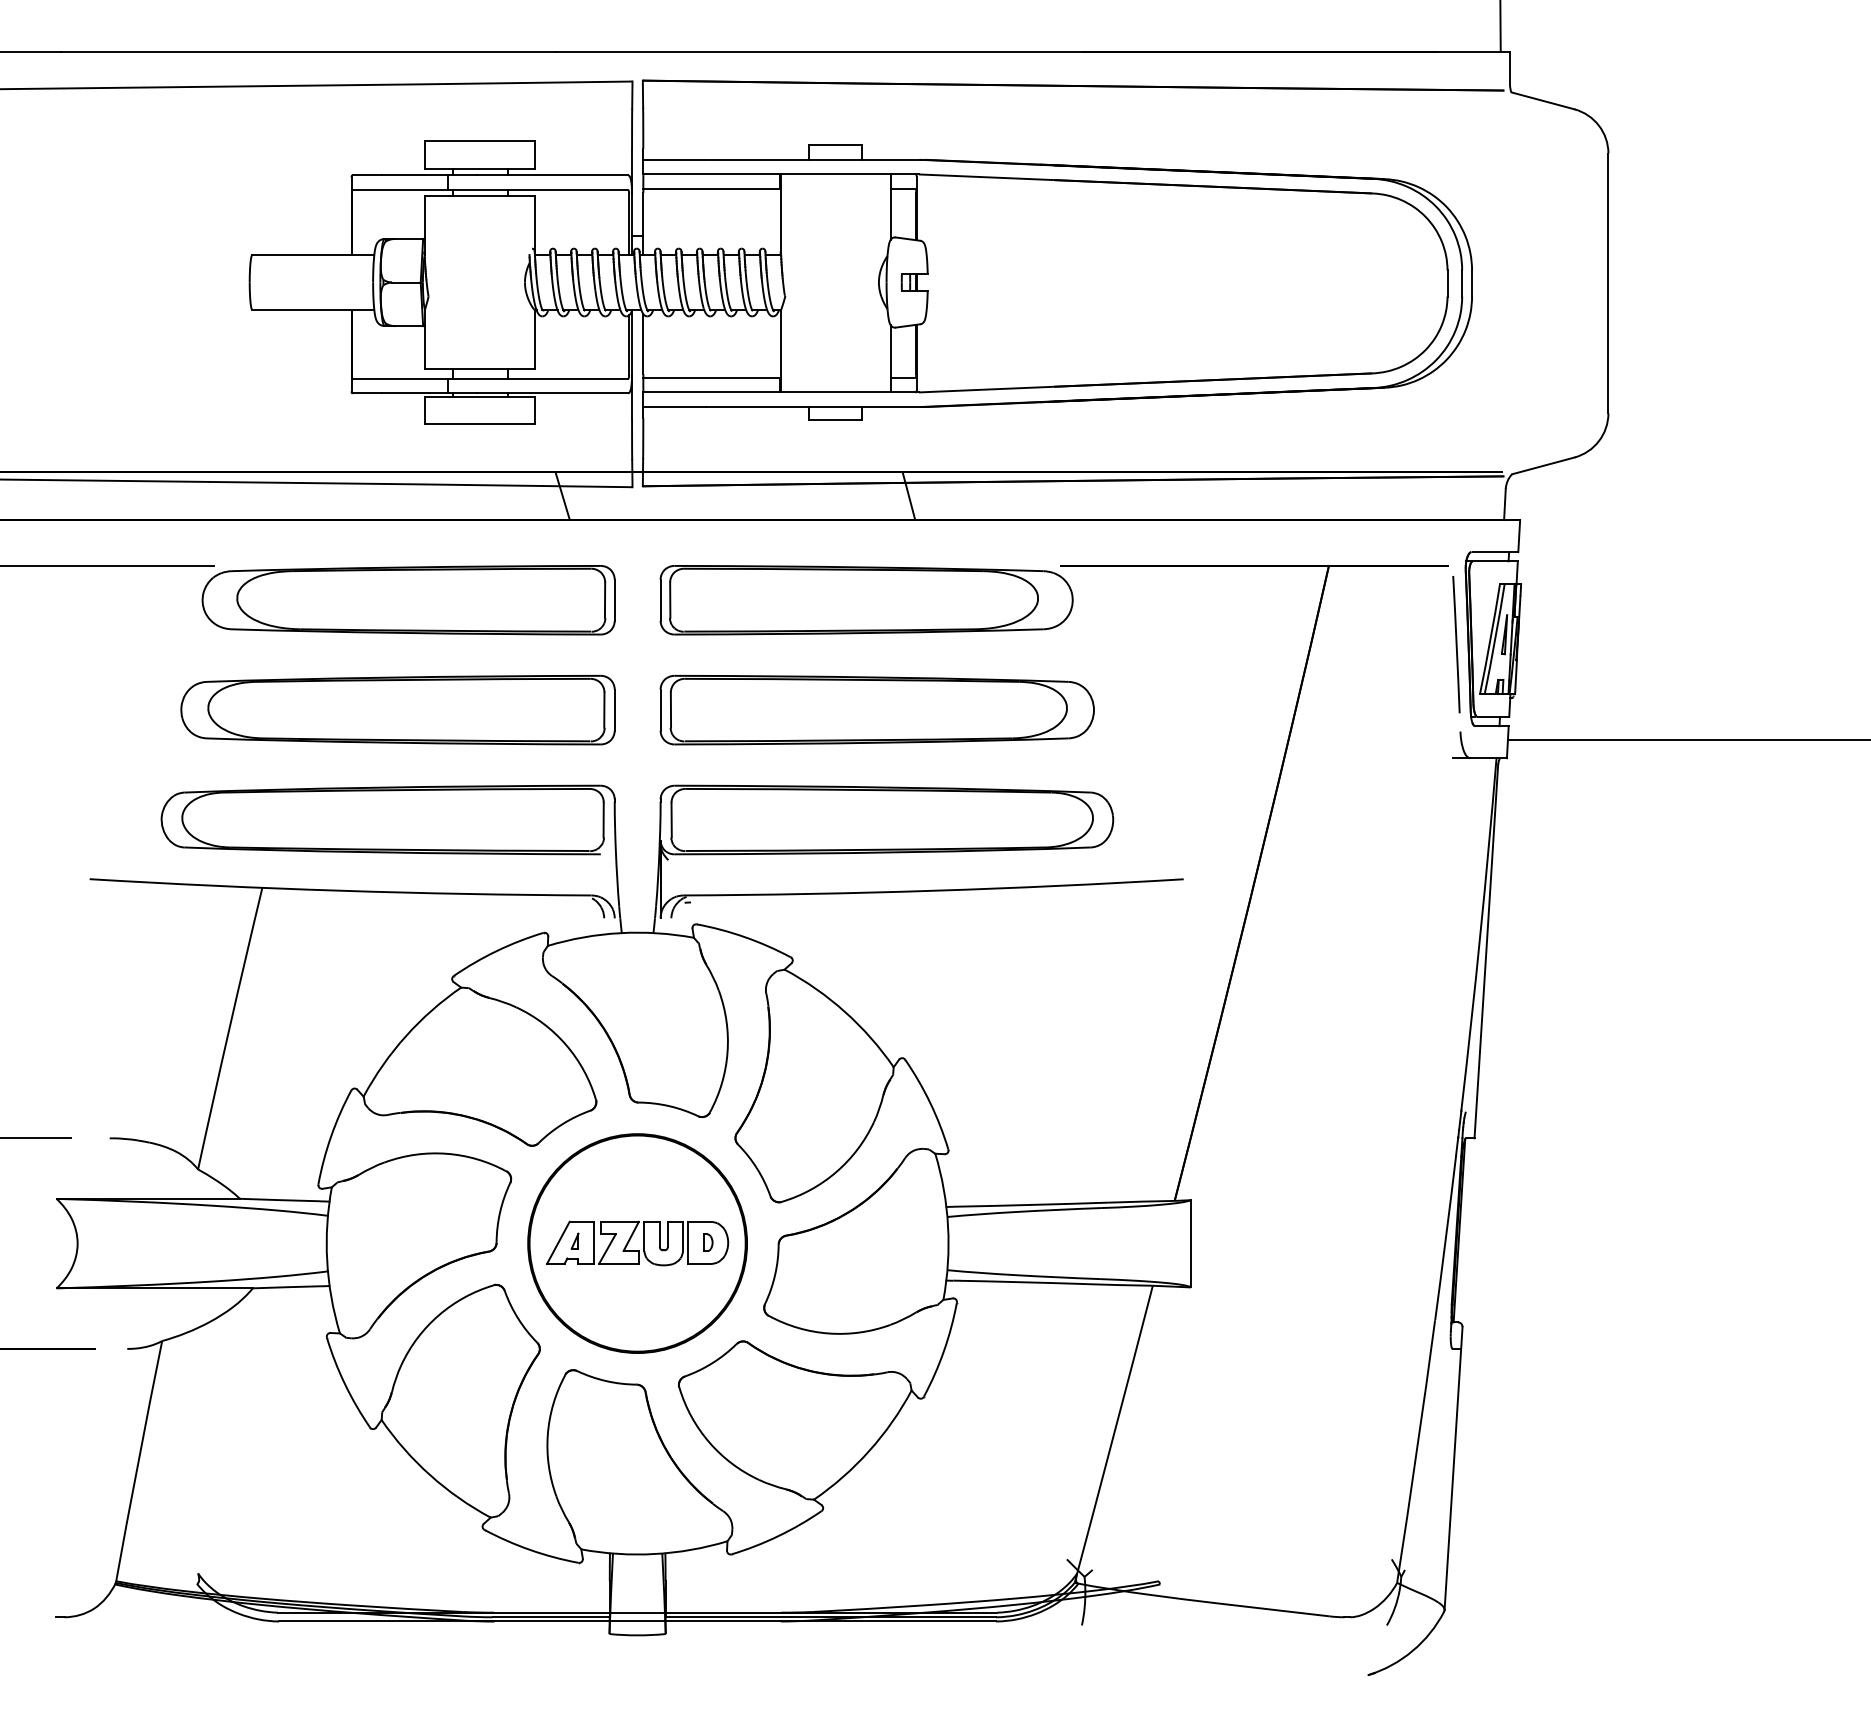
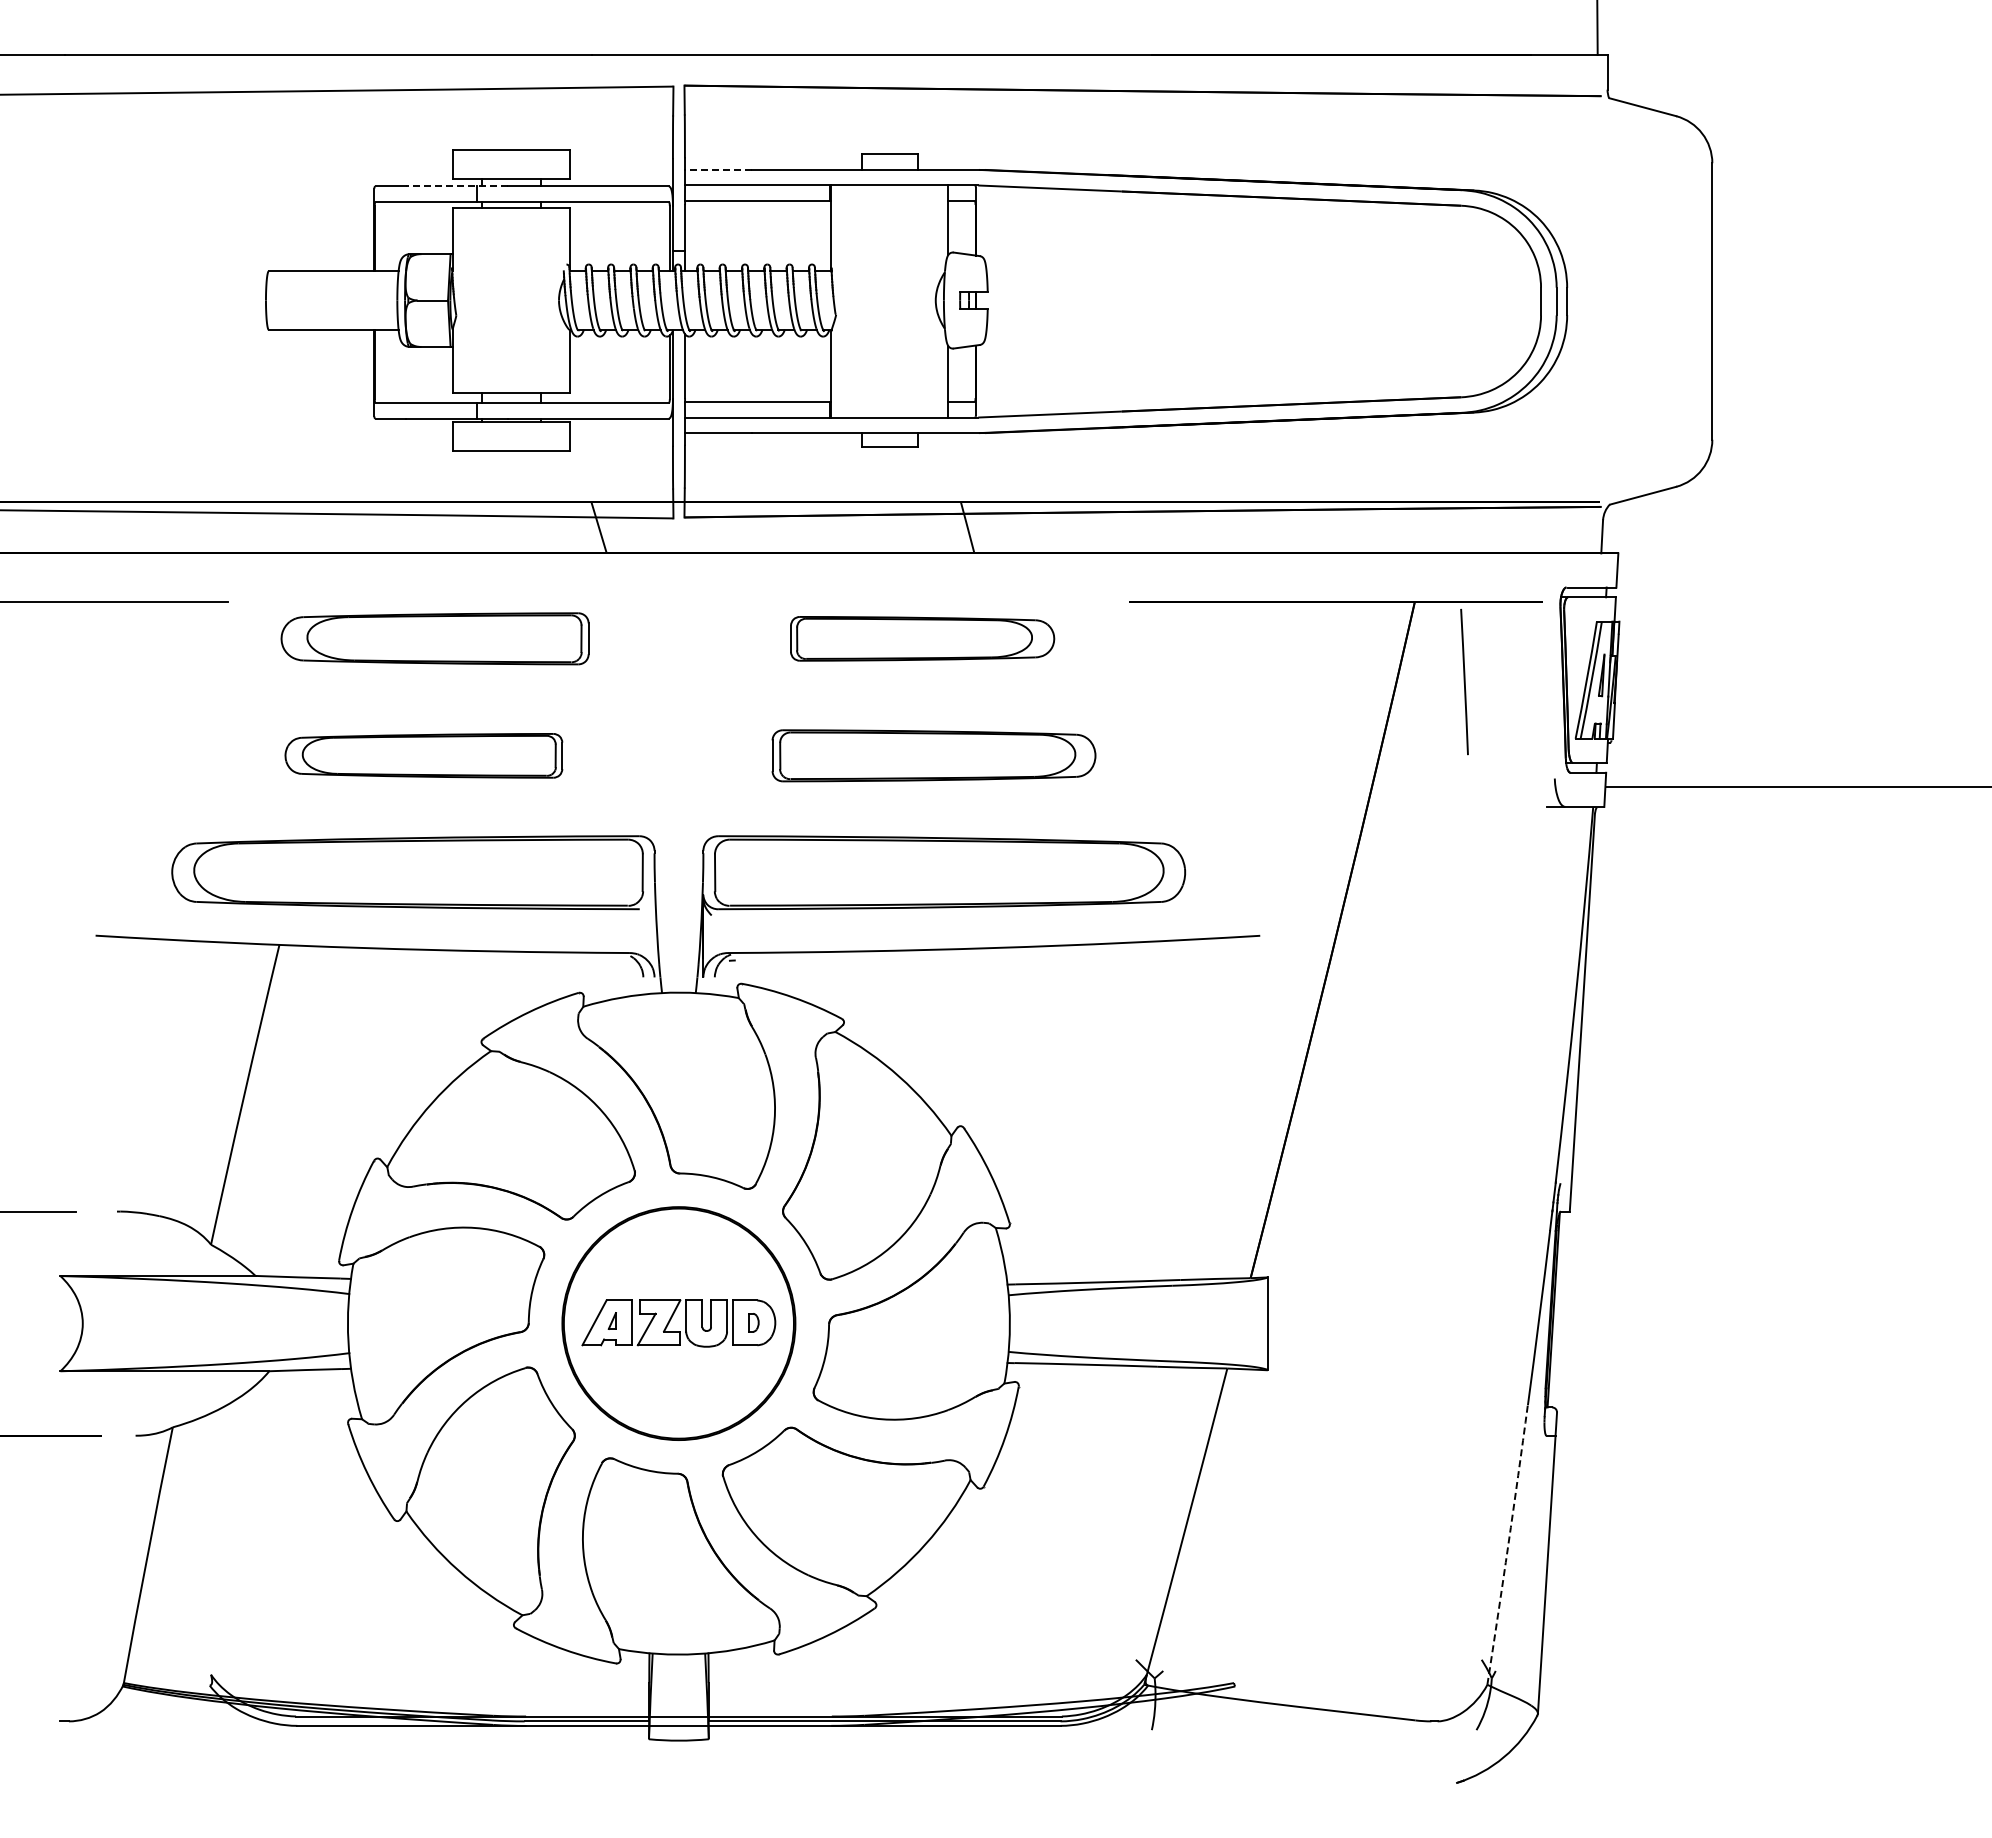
line: (673, 159) -> (717, 169), solid -> dashed
line: (428, 175) -> (456, 186), solid -> dashed
part: (408, 599) -> (434, 638), size x0.7
part: (866, 599) -> (922, 638), size x0.6
line: (1456, 644) -> (1464, 681), moved
part: (397, 709) -> (423, 755), size x0.6
part: (876, 709) -> (933, 755), size x0.7
arc: (1416, 1452) -> (1508, 1545), solid -> dashed

